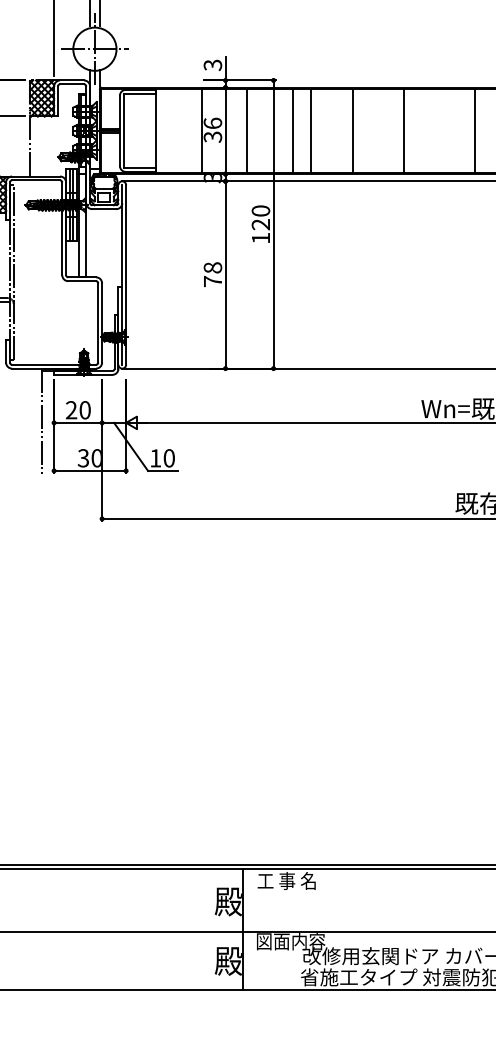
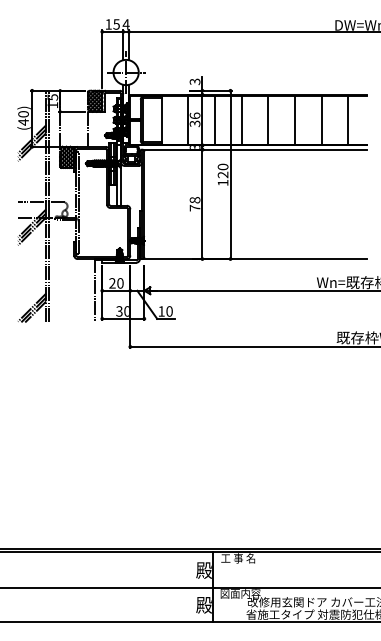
line: (311, 129) -> (268, 119), moved
line: (354, 129) -> (295, 119), moved
line: (403, 129) -> (321, 119), moved

